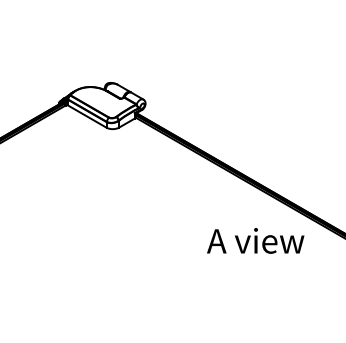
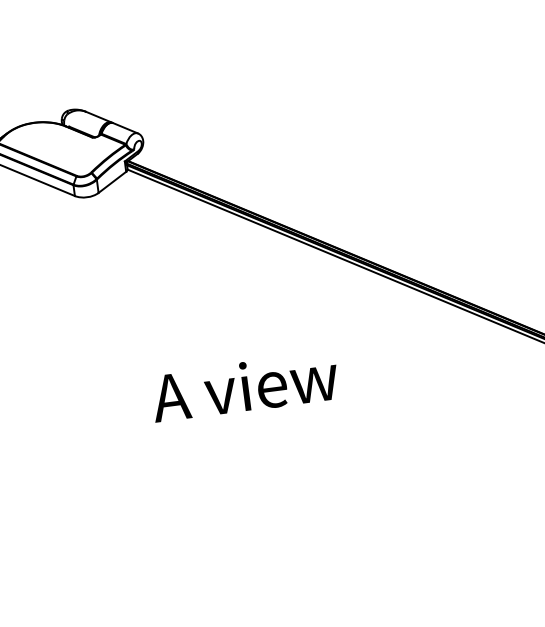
text: (255, 240) -> (244, 386), moved

